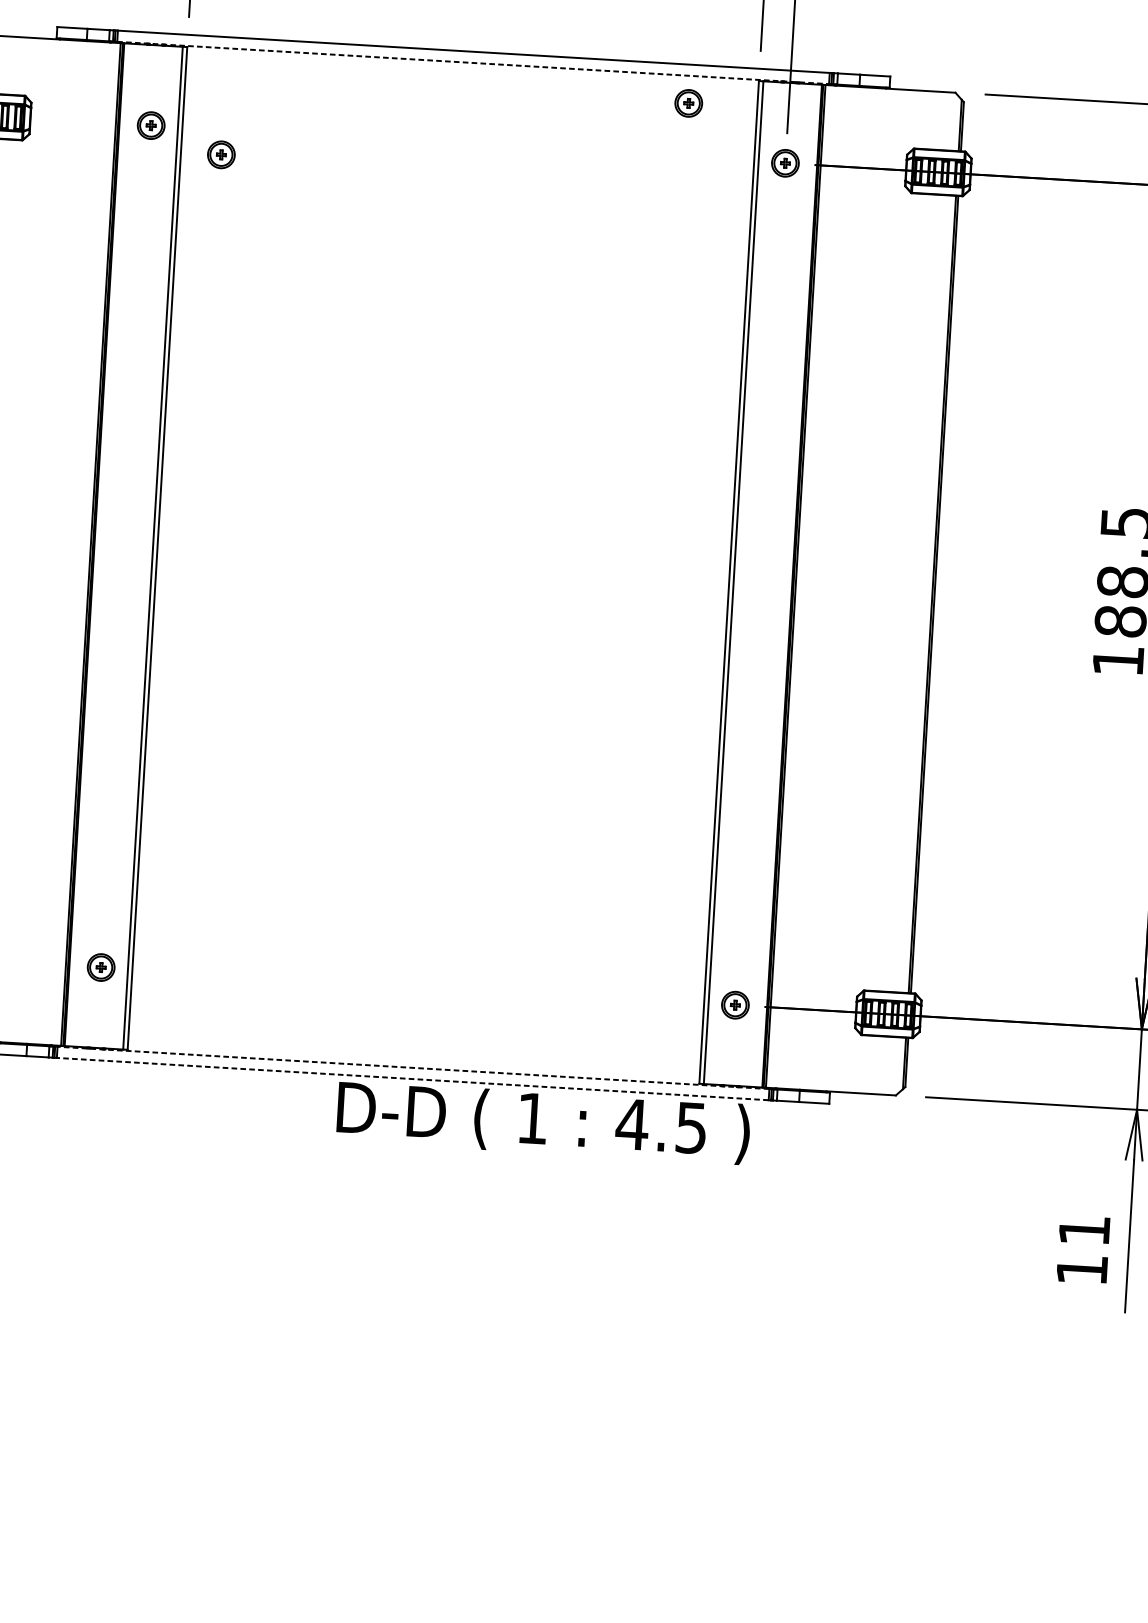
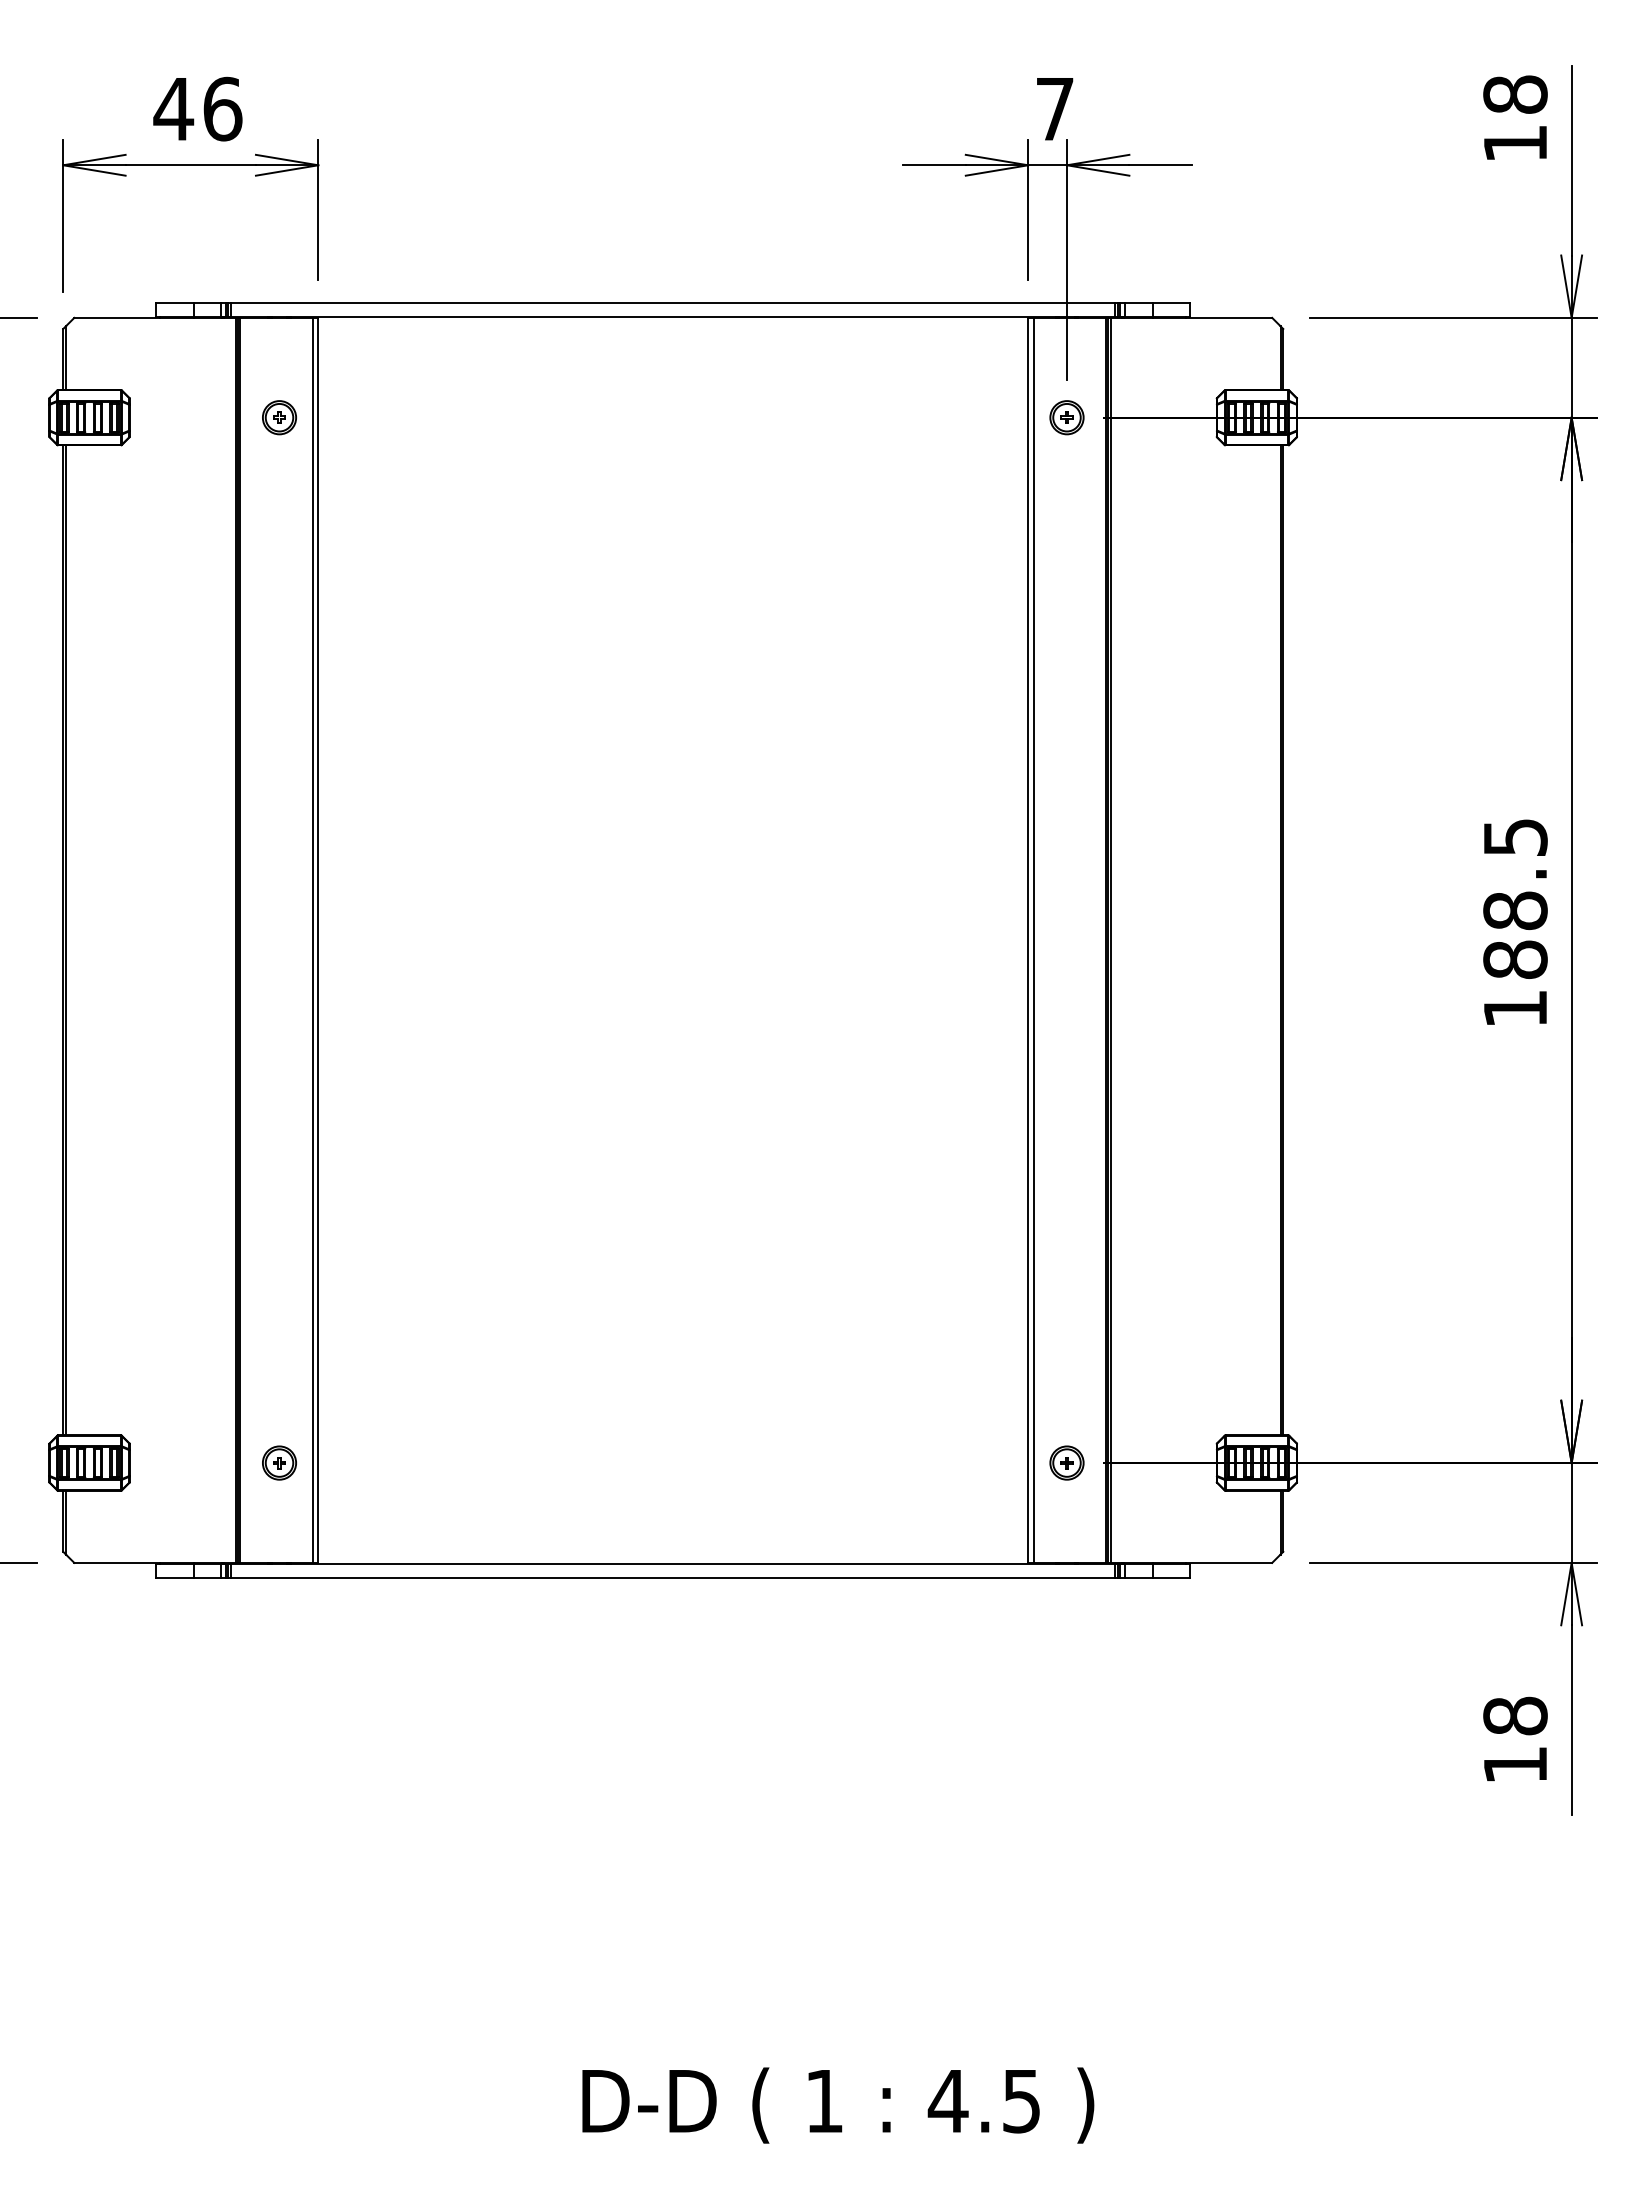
line: (473, 62) -> (673, 316), dashed -> solid
part: (688, 103) -> (942, 350), removed
part: (221, 154) -> (368, 448), removed
line: (413, 1068) -> (673, 1564), dashed -> solid
line: (412, 1079) -> (673, 1578), dashed -> solid
text: (543, 1122) -> (838, 2105), moved
text: (1084, 1229) -> (1515, 1715), 11 -> 18

